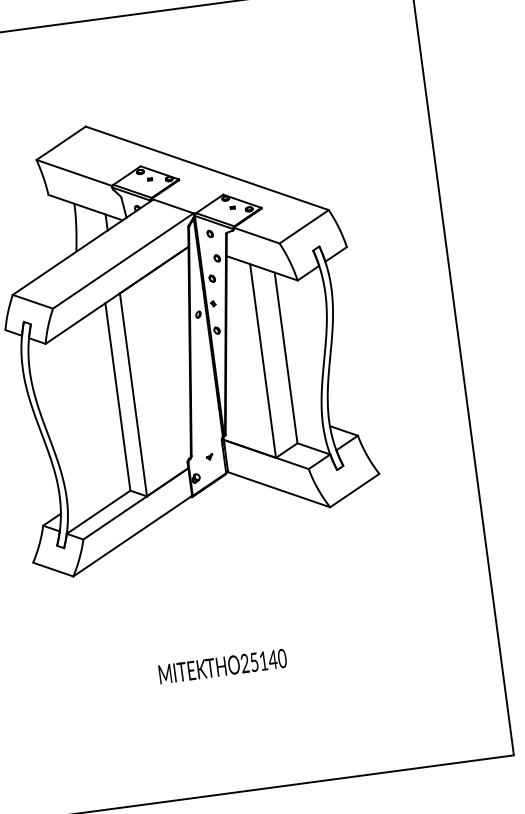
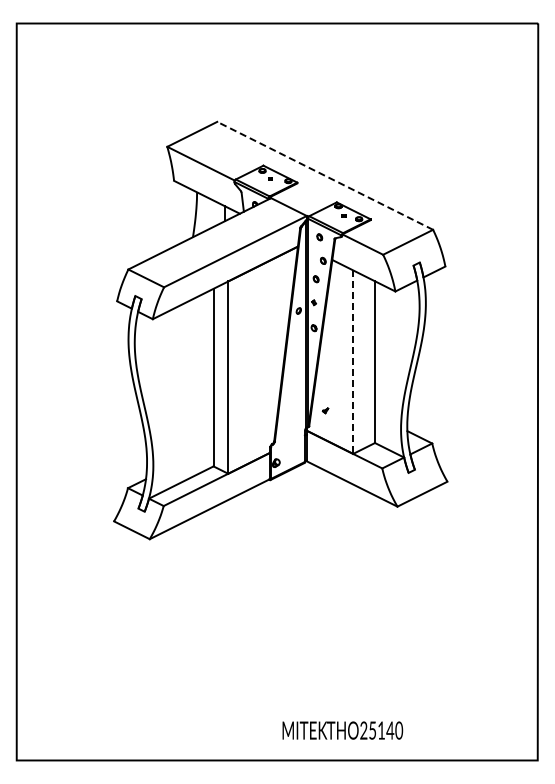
line: (207, 167) -> (325, 175), solid -> dashed
line: (263, 361) -> (353, 362), solid -> dashed
part: (209, 456) -> (325, 410), moved
text: (222, 666) -> (342, 730), moved

